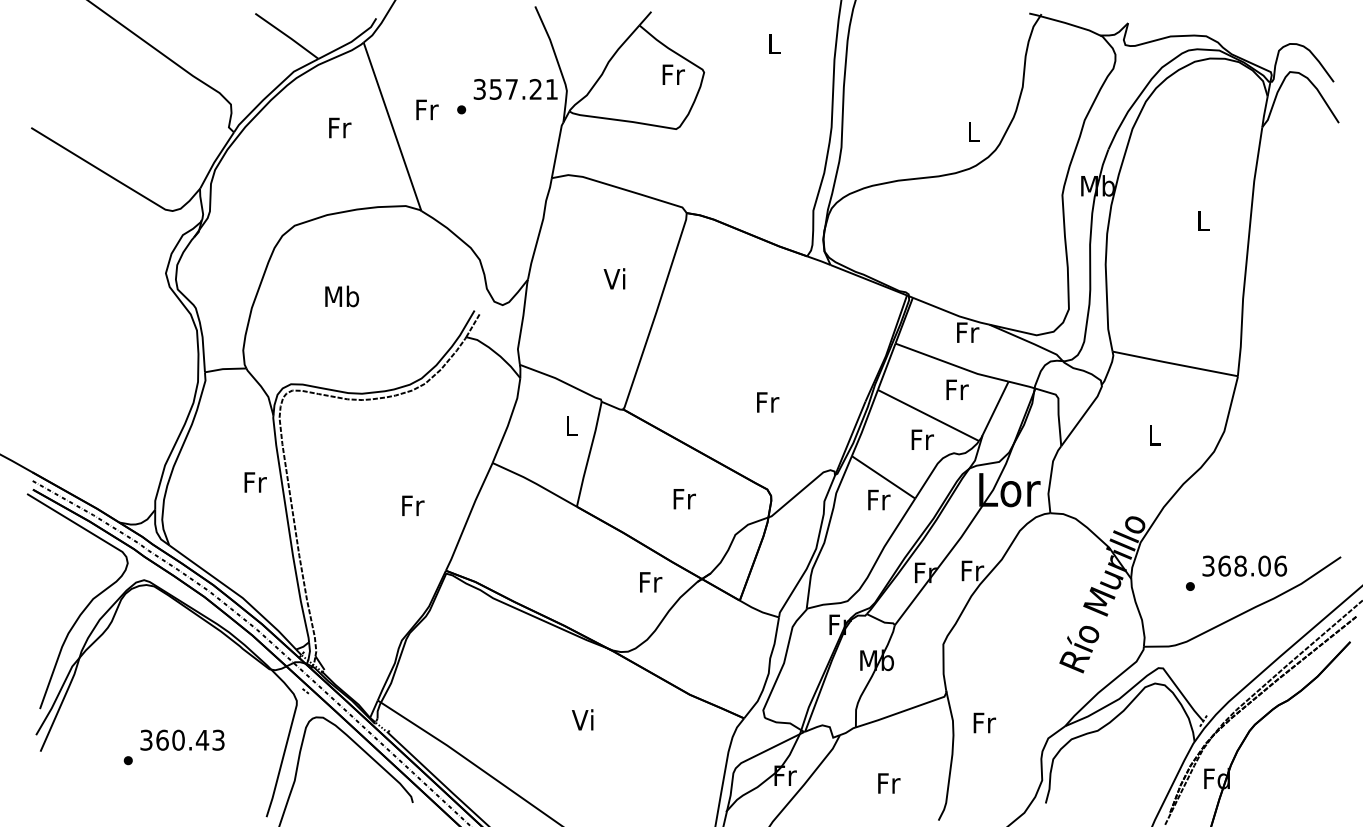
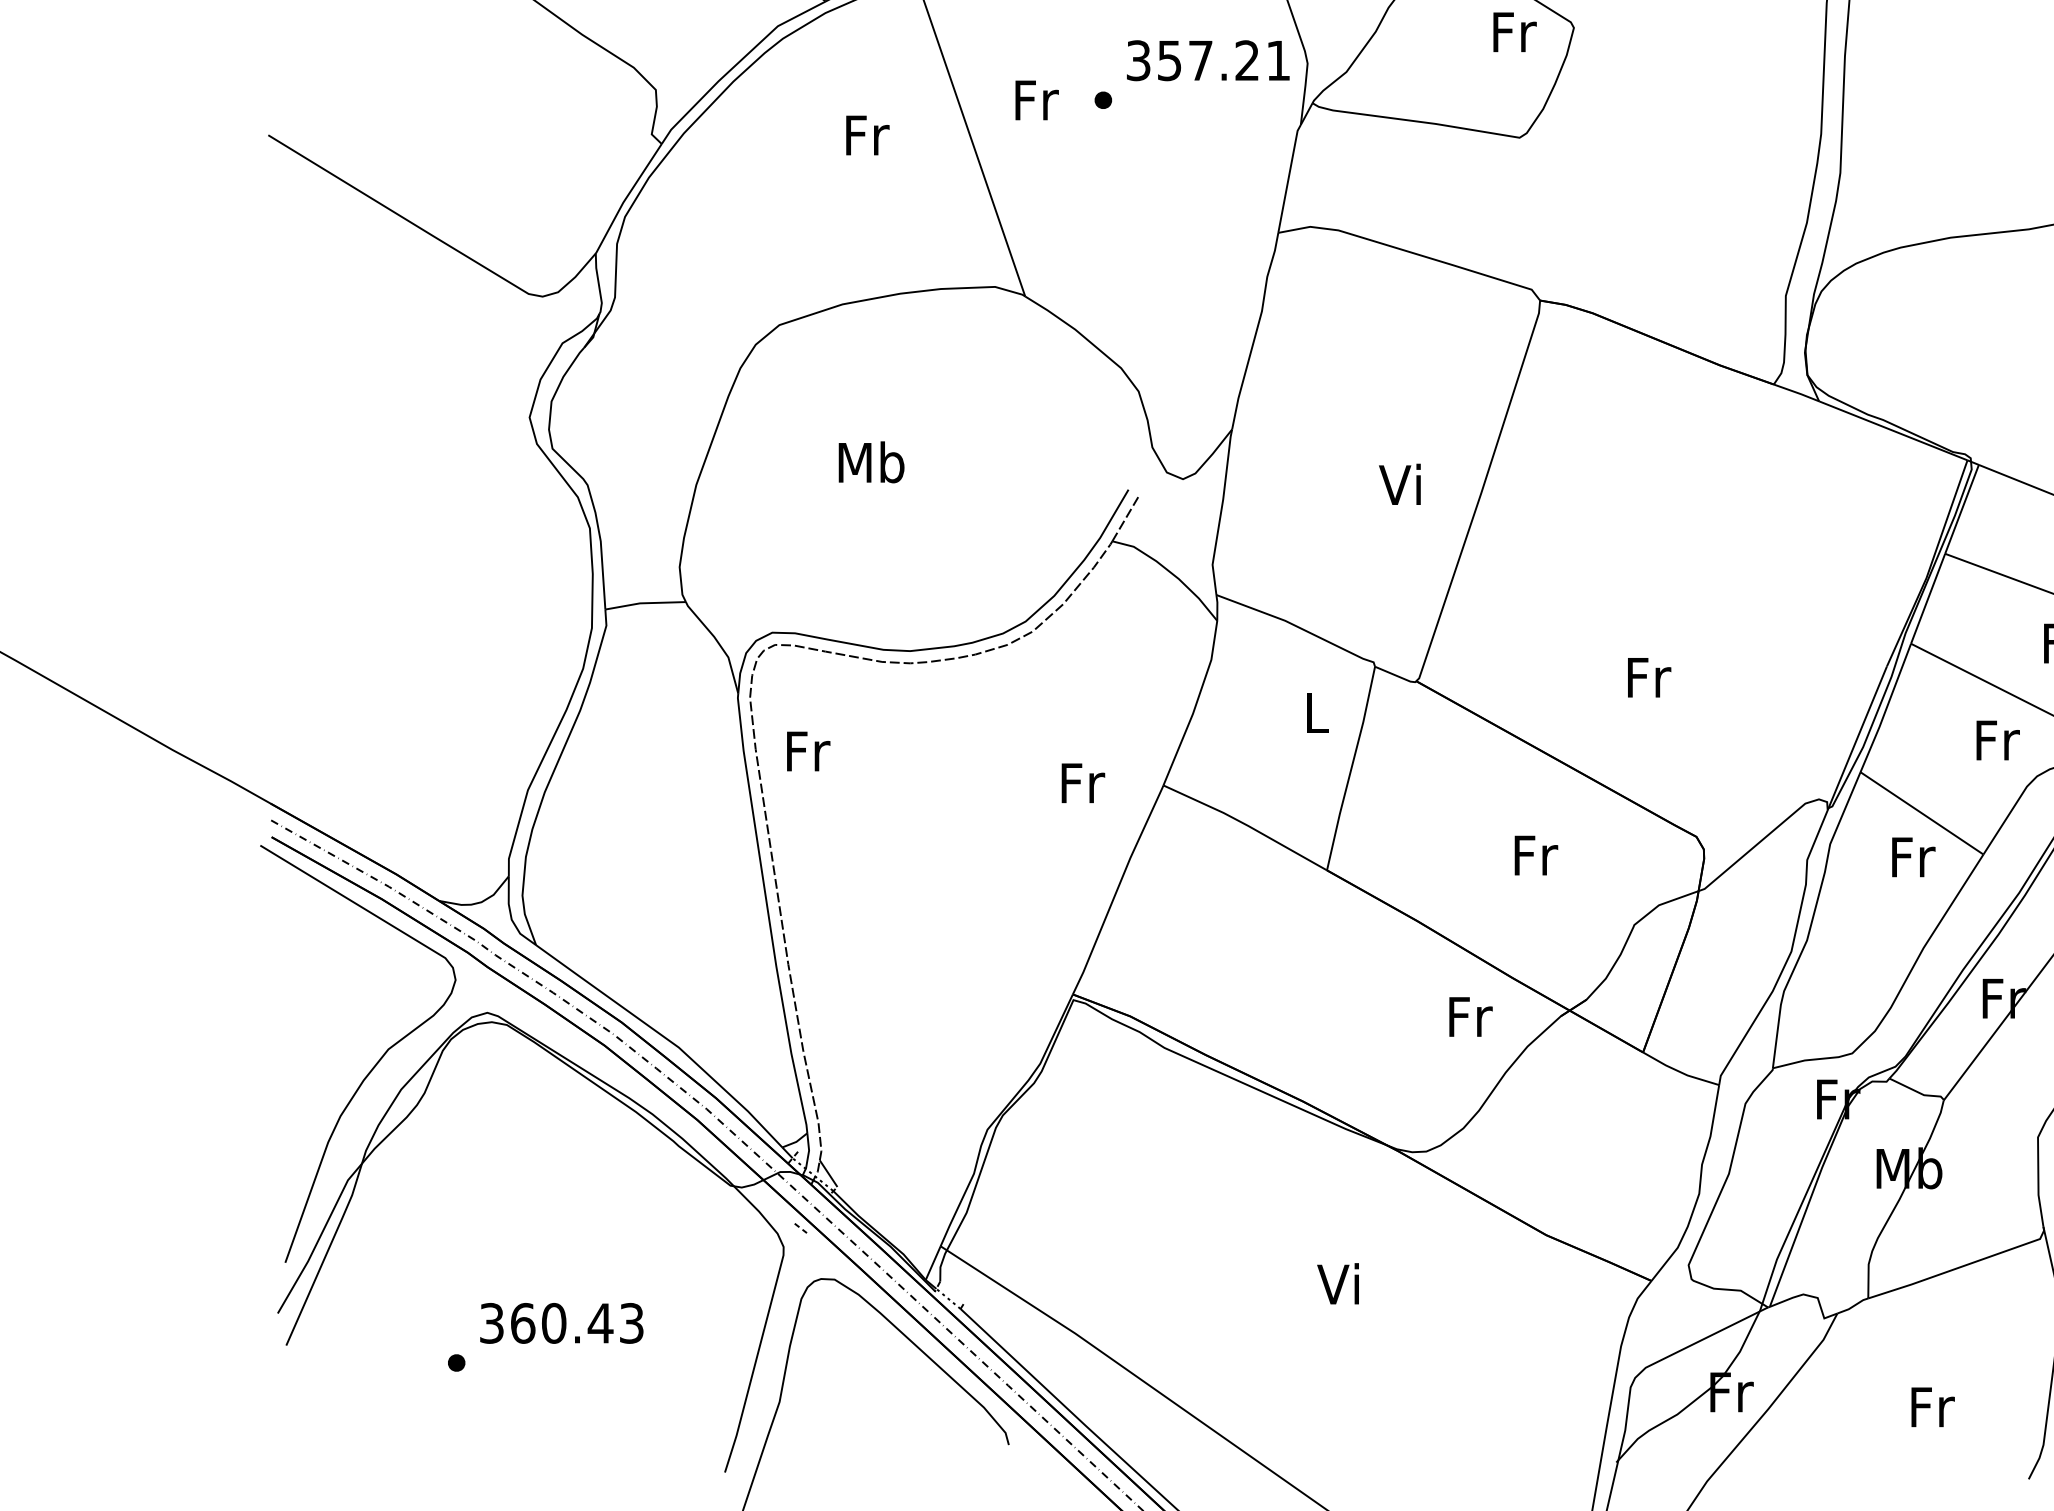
text: (614, 278) -> (1399, 483), moved
text: (768, 402) -> (1650, 677), moved
text: (255, 482) -> (808, 751), moved
text: (413, 505) -> (1083, 782), moved

